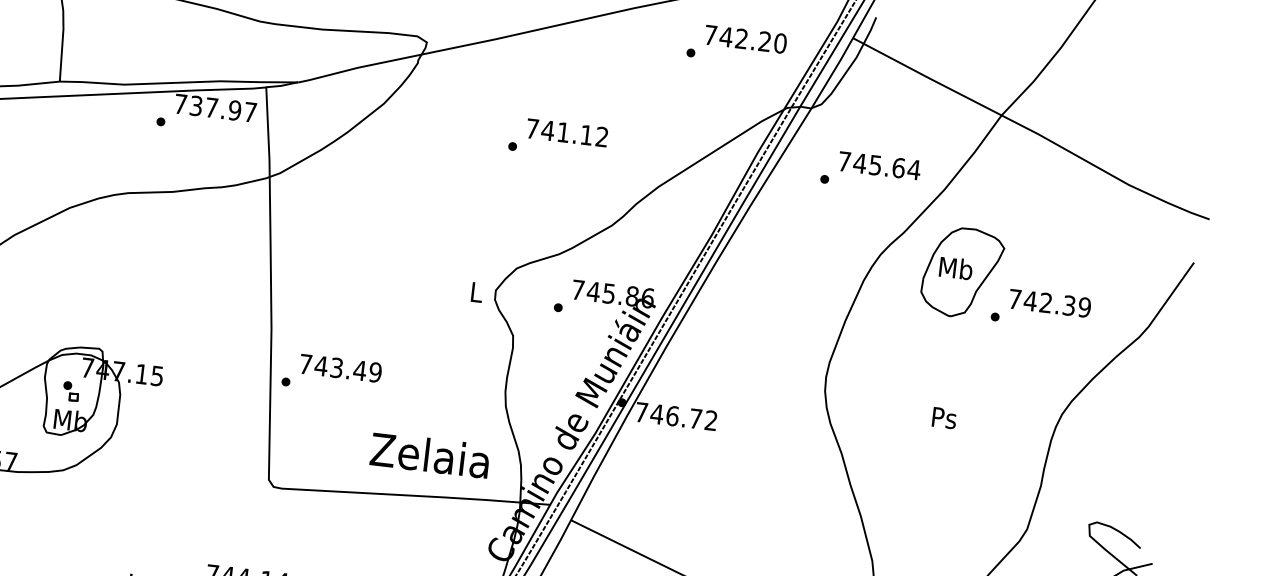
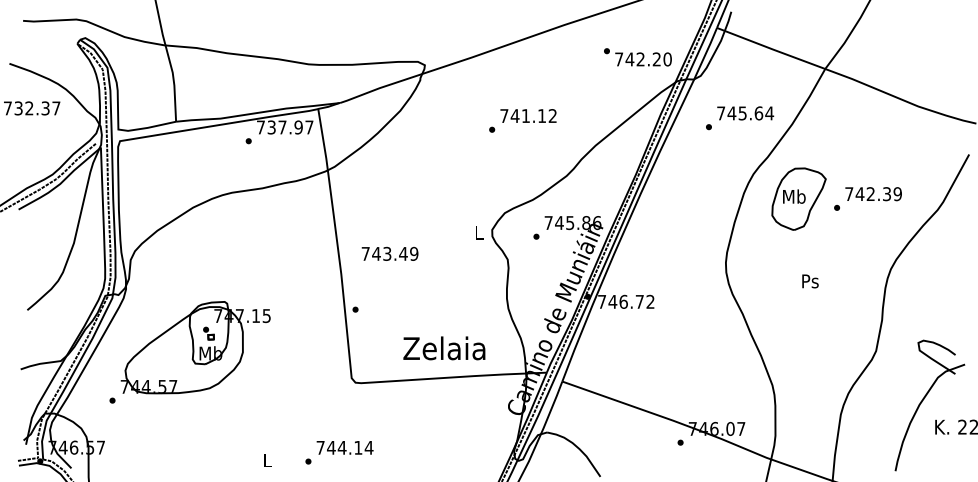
text: (745, 39) -> (643, 59), moved
part: (961, 271) -> (798, 198), moved
text: (340, 367) -> (389, 253), moved
text: (430, 455) -> (444, 348), moved

